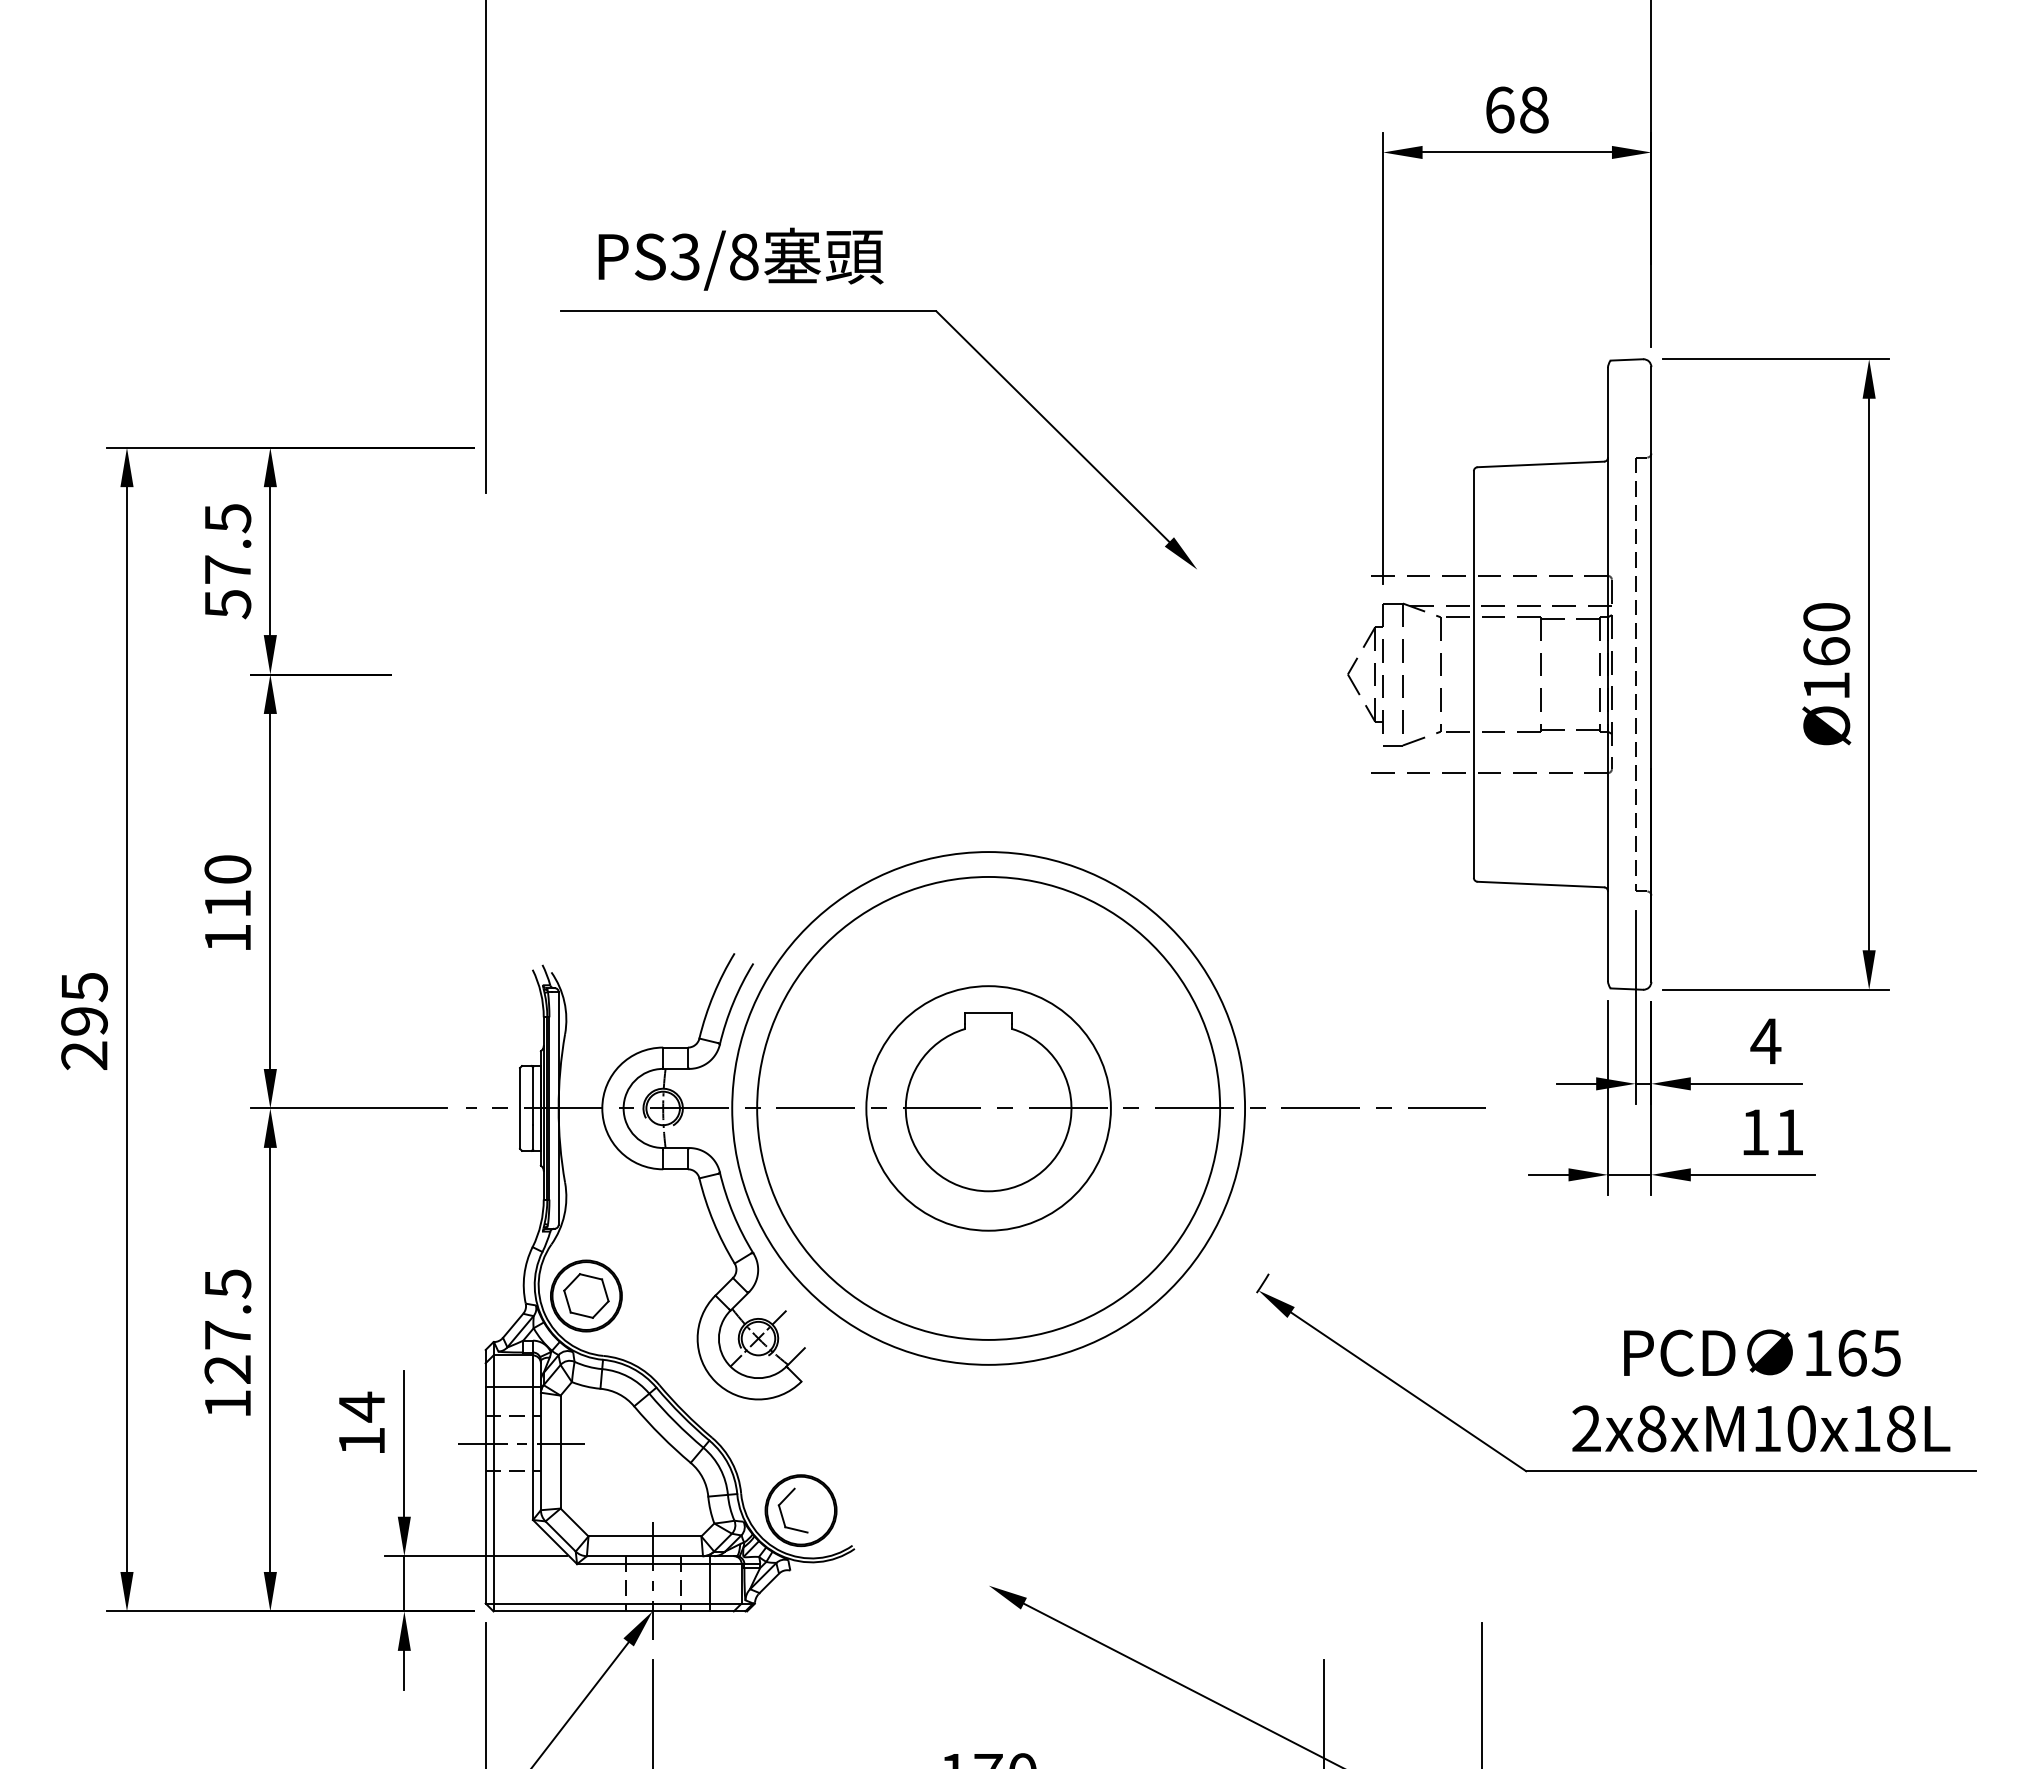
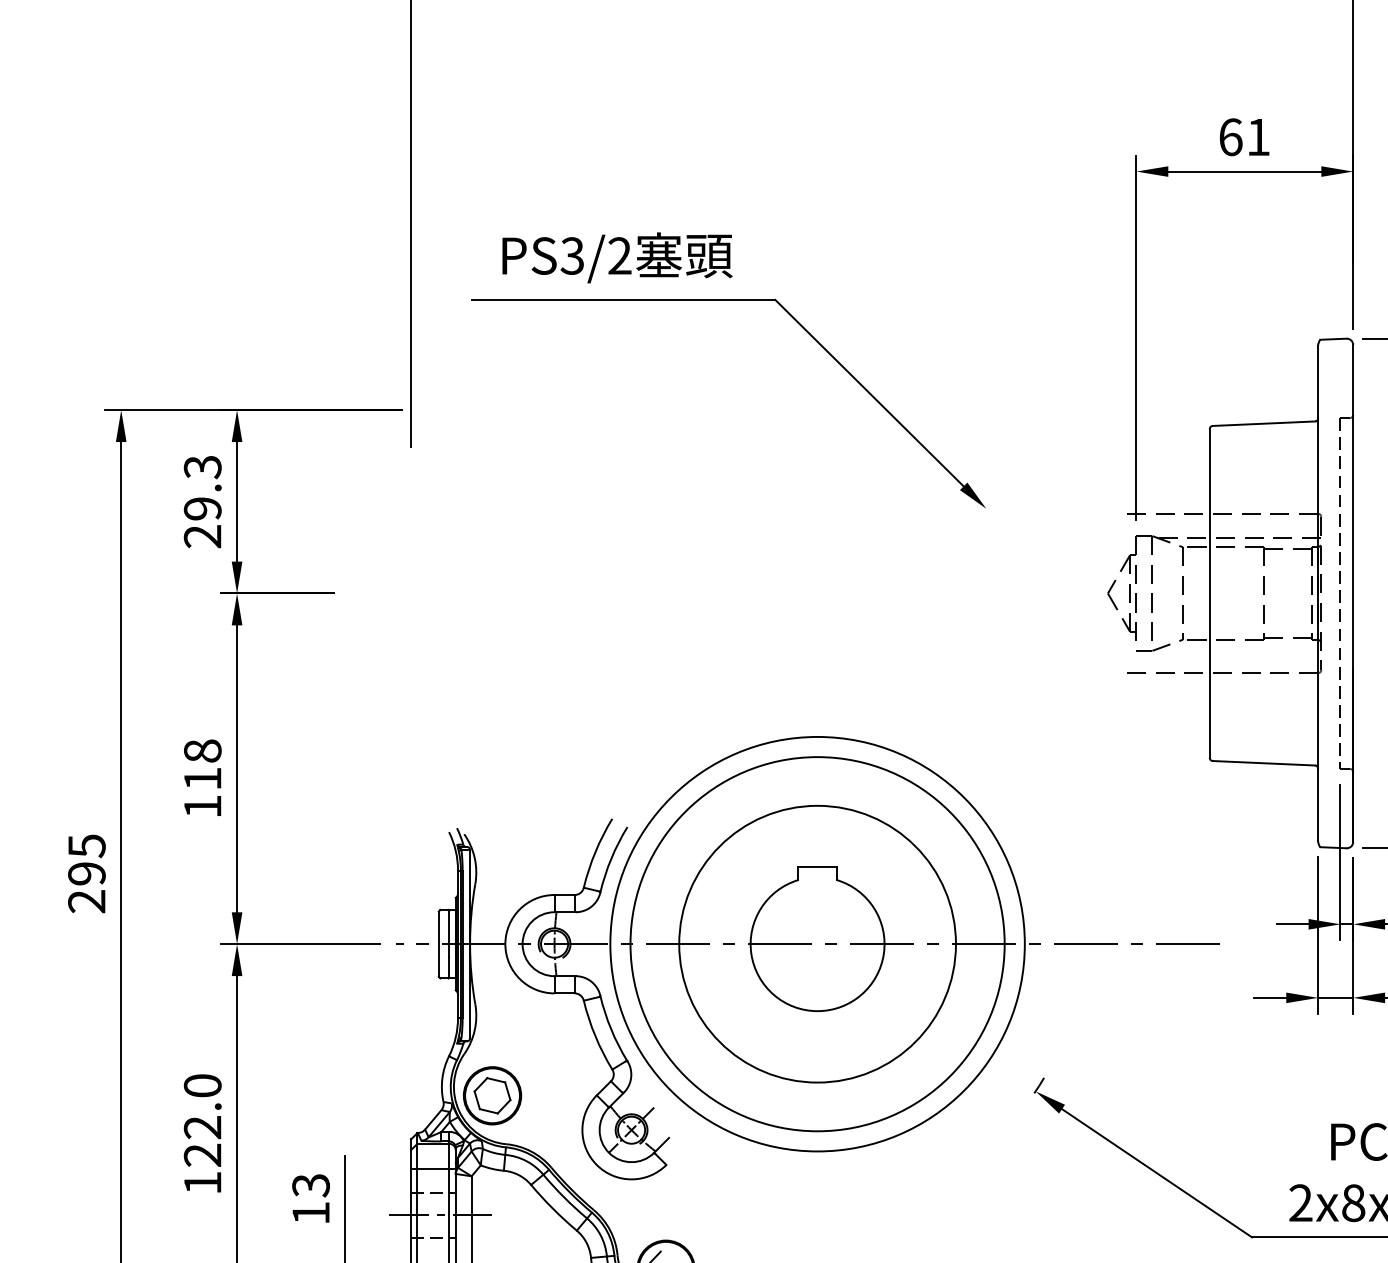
text: (1534, 109) -> (1258, 136), 68 -> 61
text: (744, 256) -> (620, 255), PS3/8 -> PS3/2
text: (227, 561) -> (202, 502), 57.5 -> 29.3
text: (227, 869) -> (202, 751), 110 -> 118
circle: (988, 1108) -> (817, 944), size x1.4
text: (227, 1309) -> (202, 1106), 127.5 -> 122.0
text: (361, 1406) -> (310, 1185), 14 -> 13

